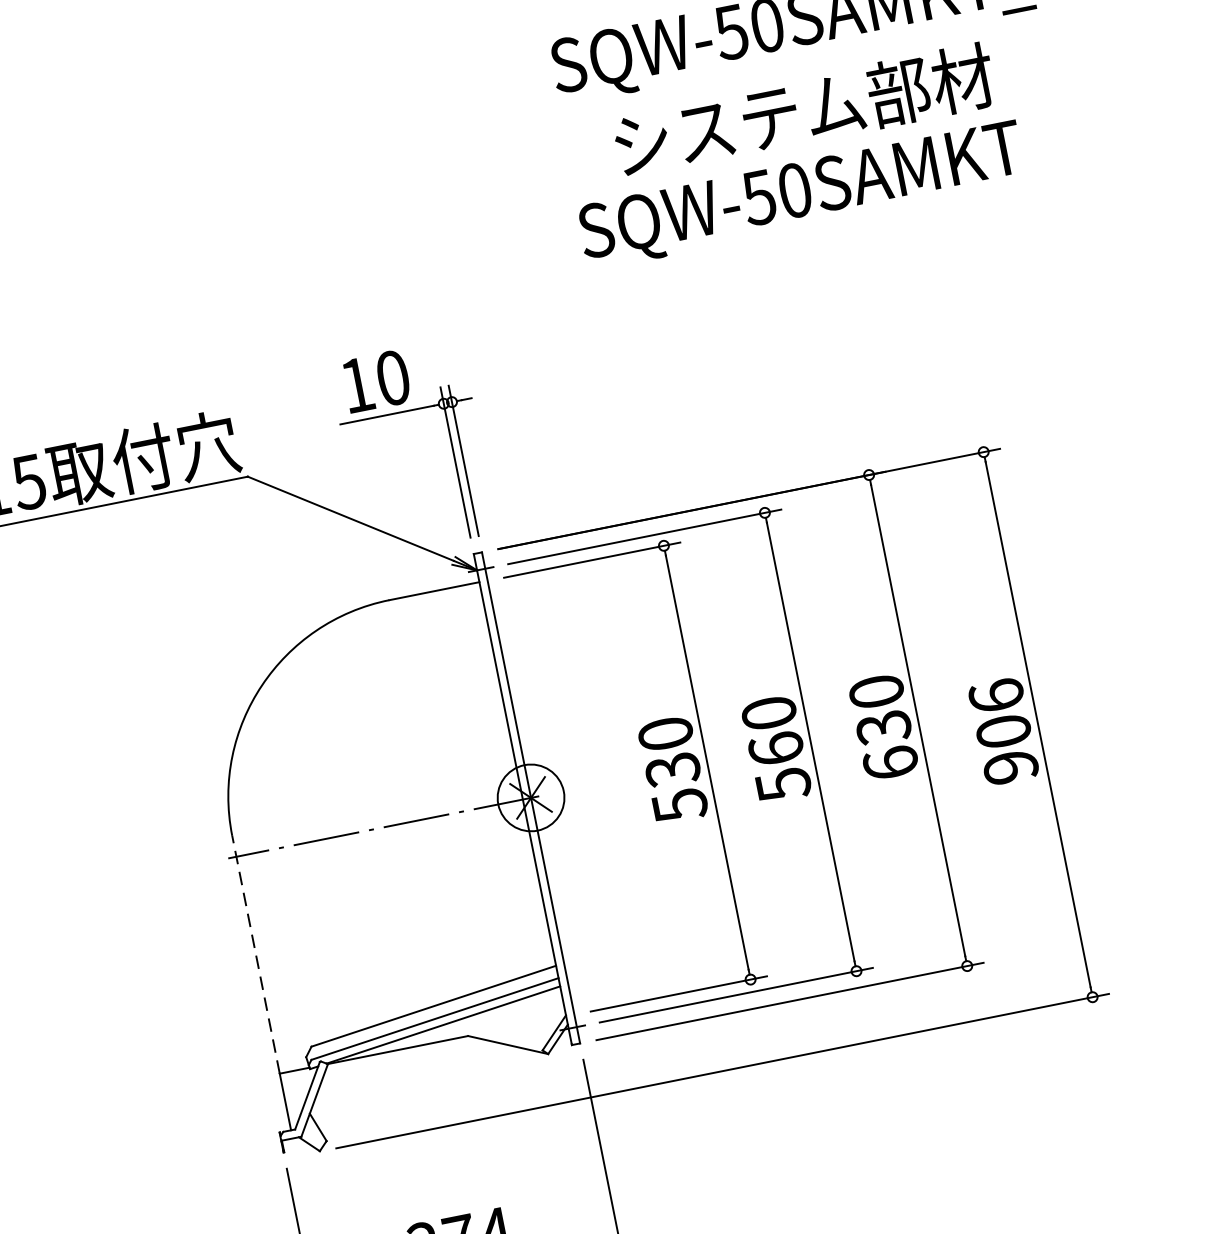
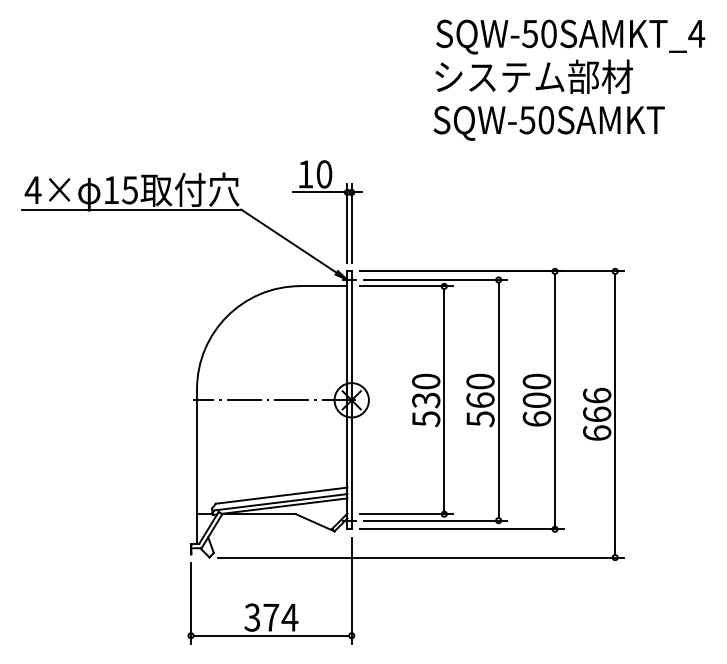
text: (803, 110) -> (533, 76), moved
text: (882, 727) -> (536, 400), 630 -> 600
text: (1007, 748) -> (597, 423), 906 -> 666
line: (256, 954) -> (197, 451), dashed -> solid

